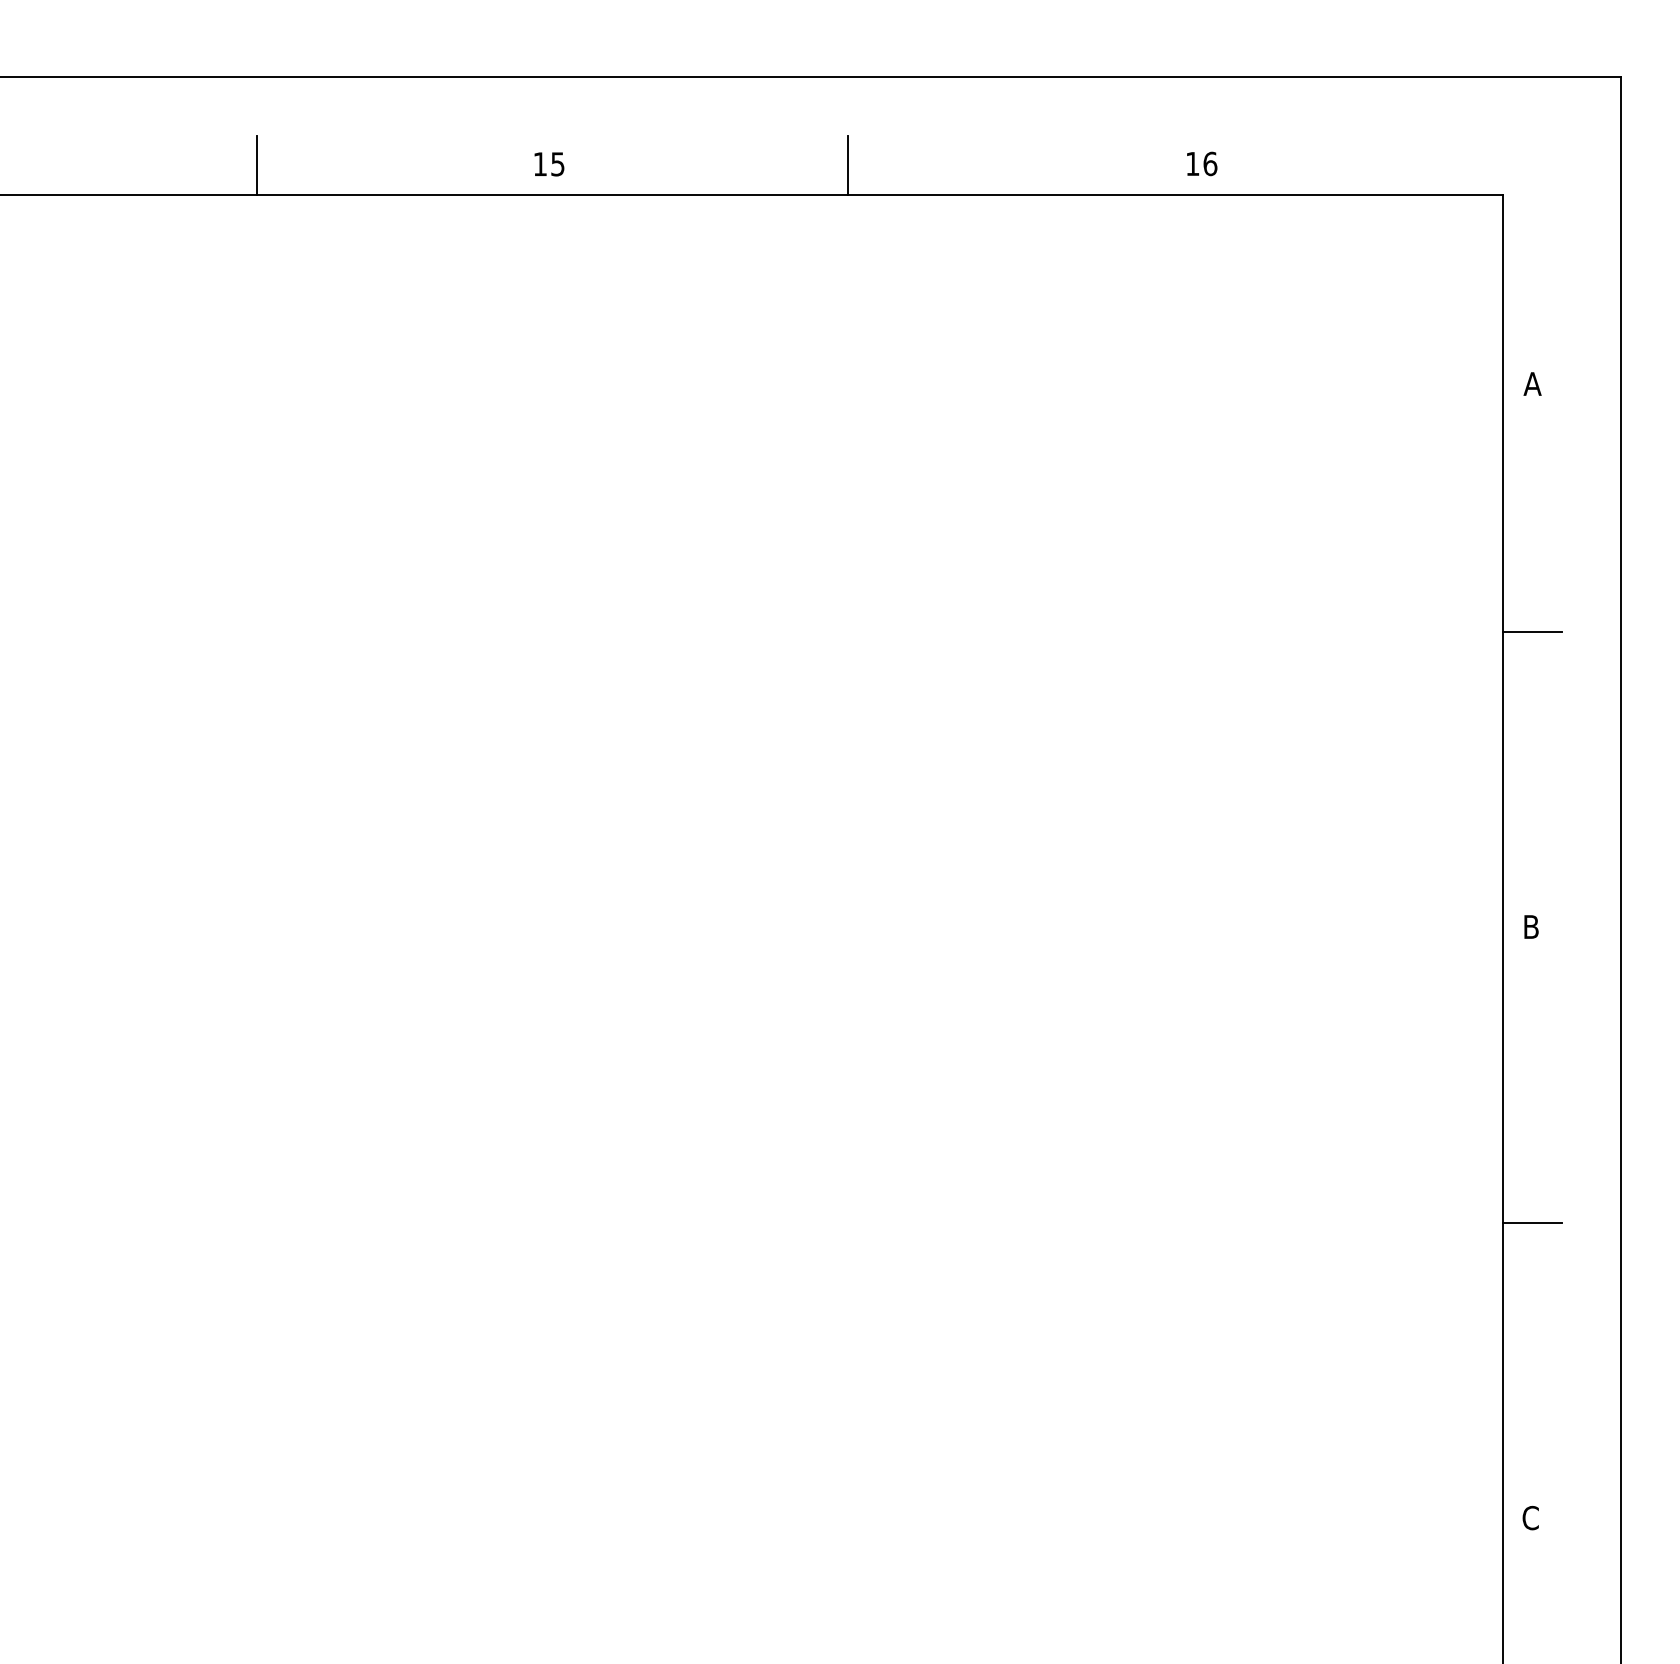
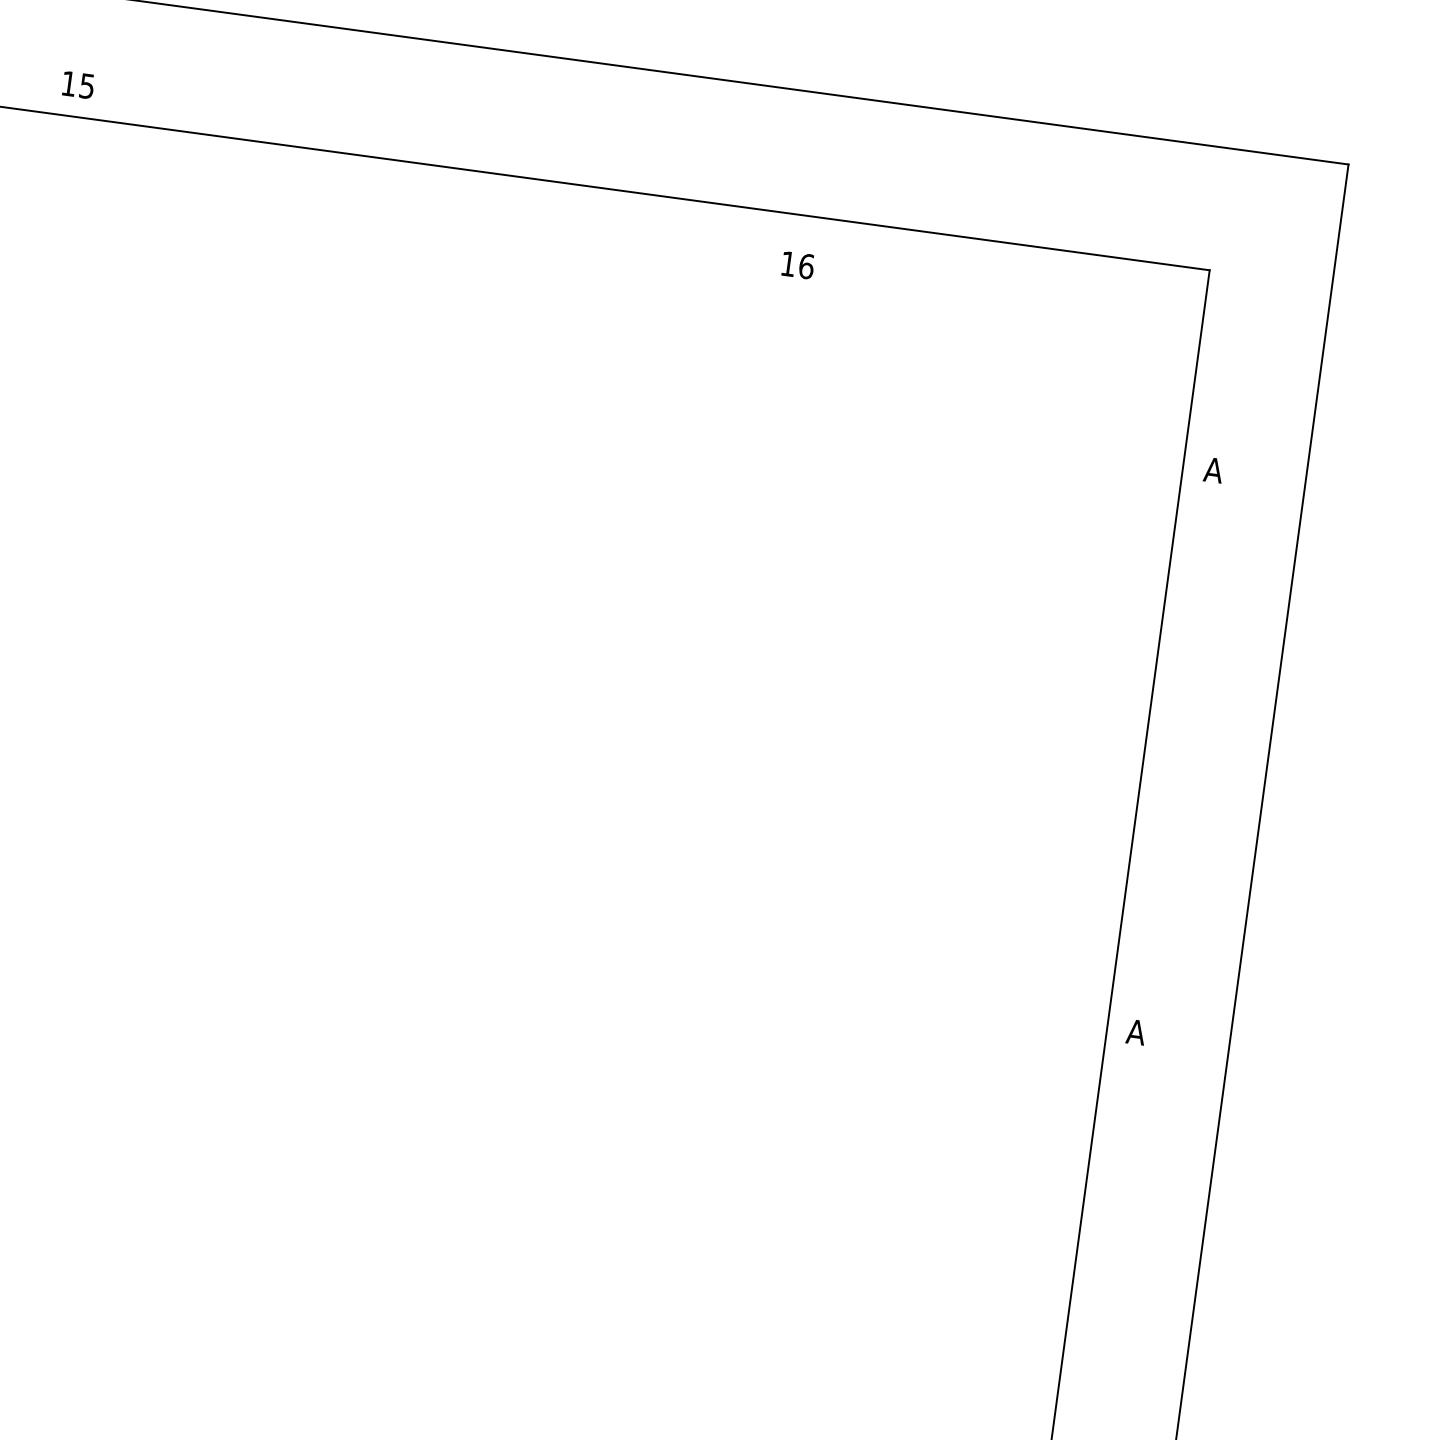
text: (1202, 163) -> (798, 264), moved
text: (549, 164) -> (78, 85), moved
line: (847, 164) -> (535, 147), removed
line: (1532, 631) -> (1178, 726), removed
text: (1531, 926) -> (1136, 1031), B -> A
line: (1532, 1222) -> (1096, 1338), removed

